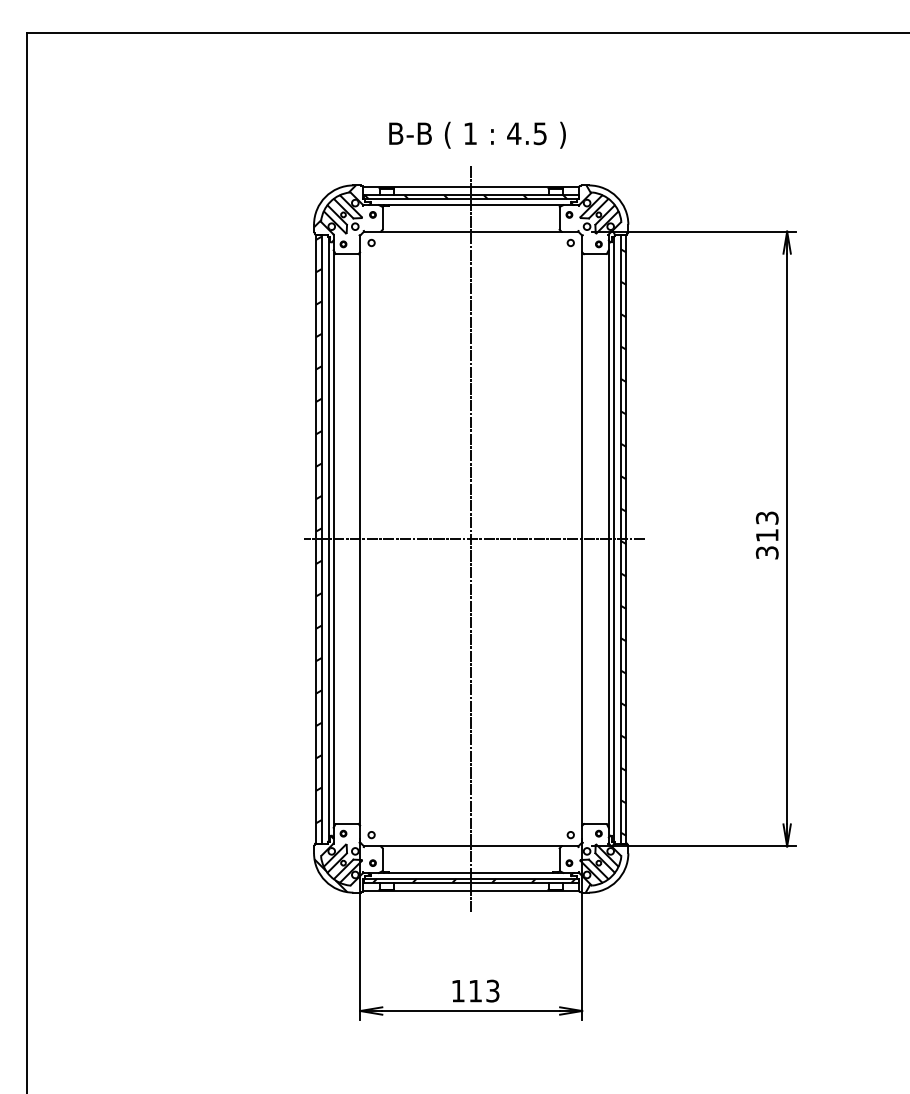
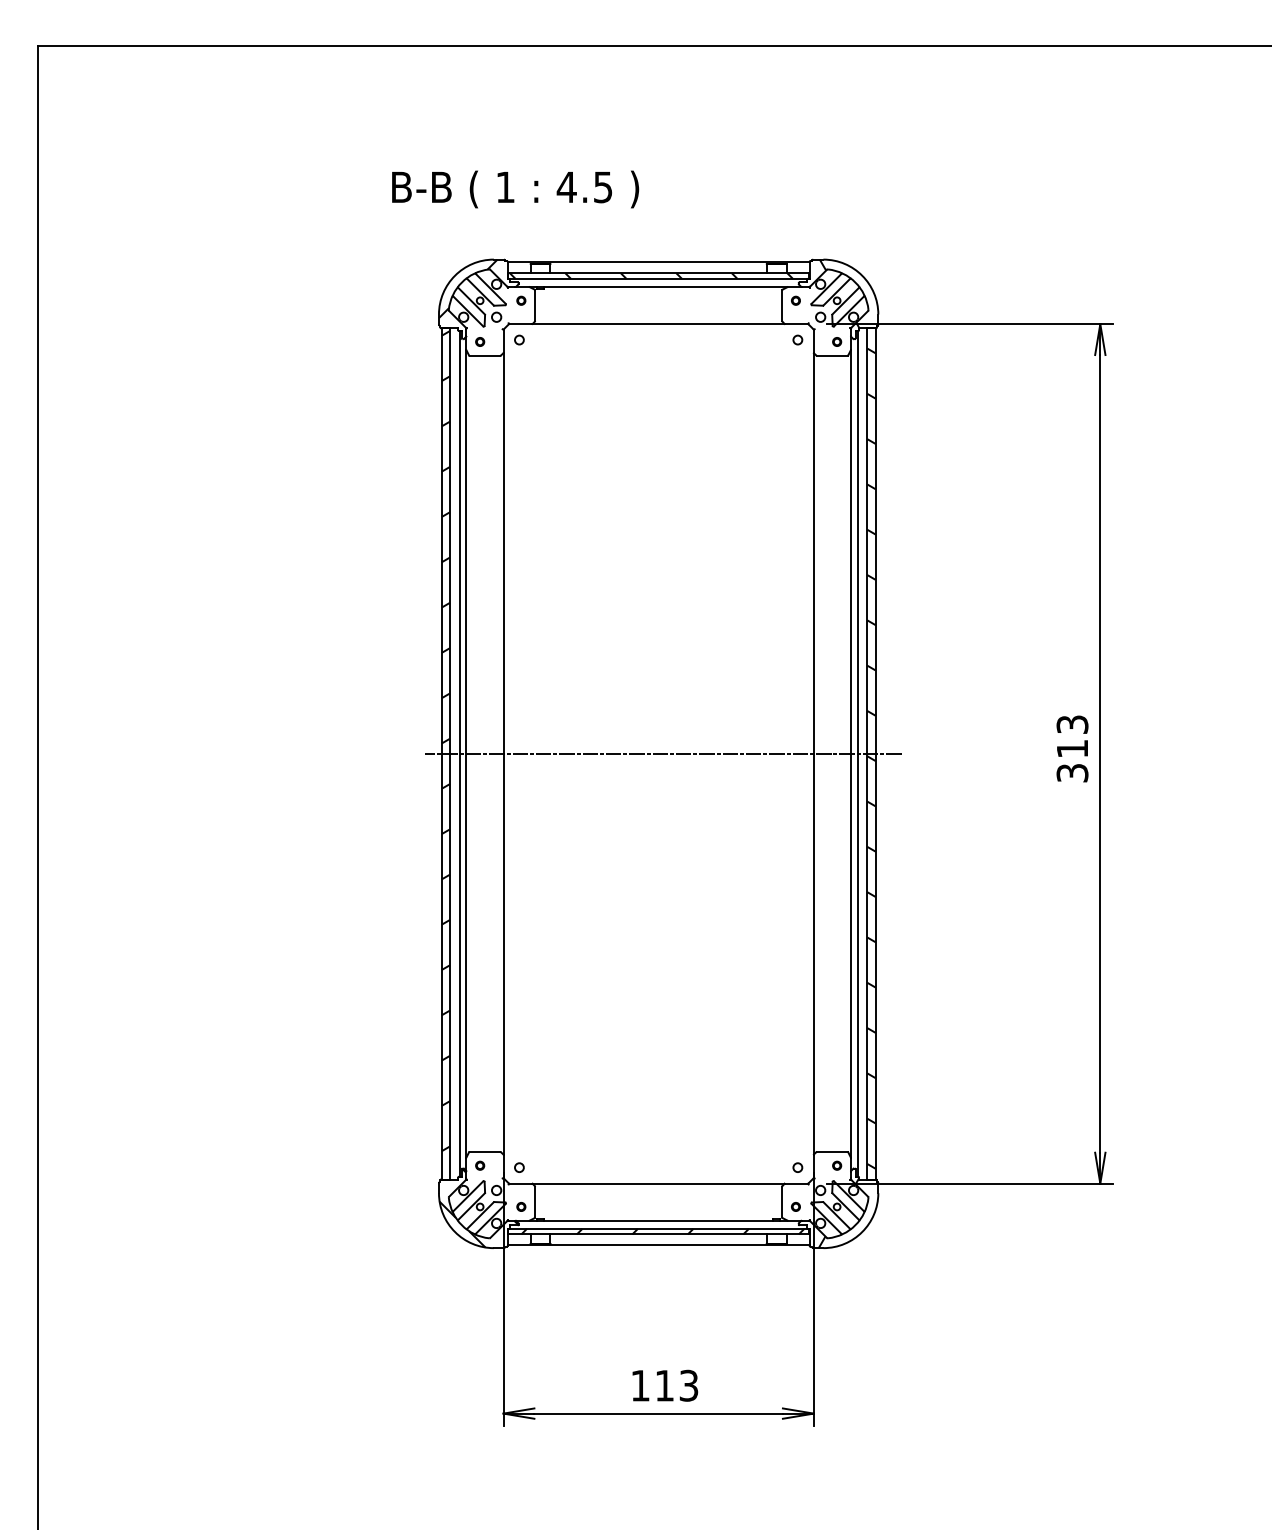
text: (477, 135) -> (515, 189), moved
line: (471, 539) -> (658, 754), removed

